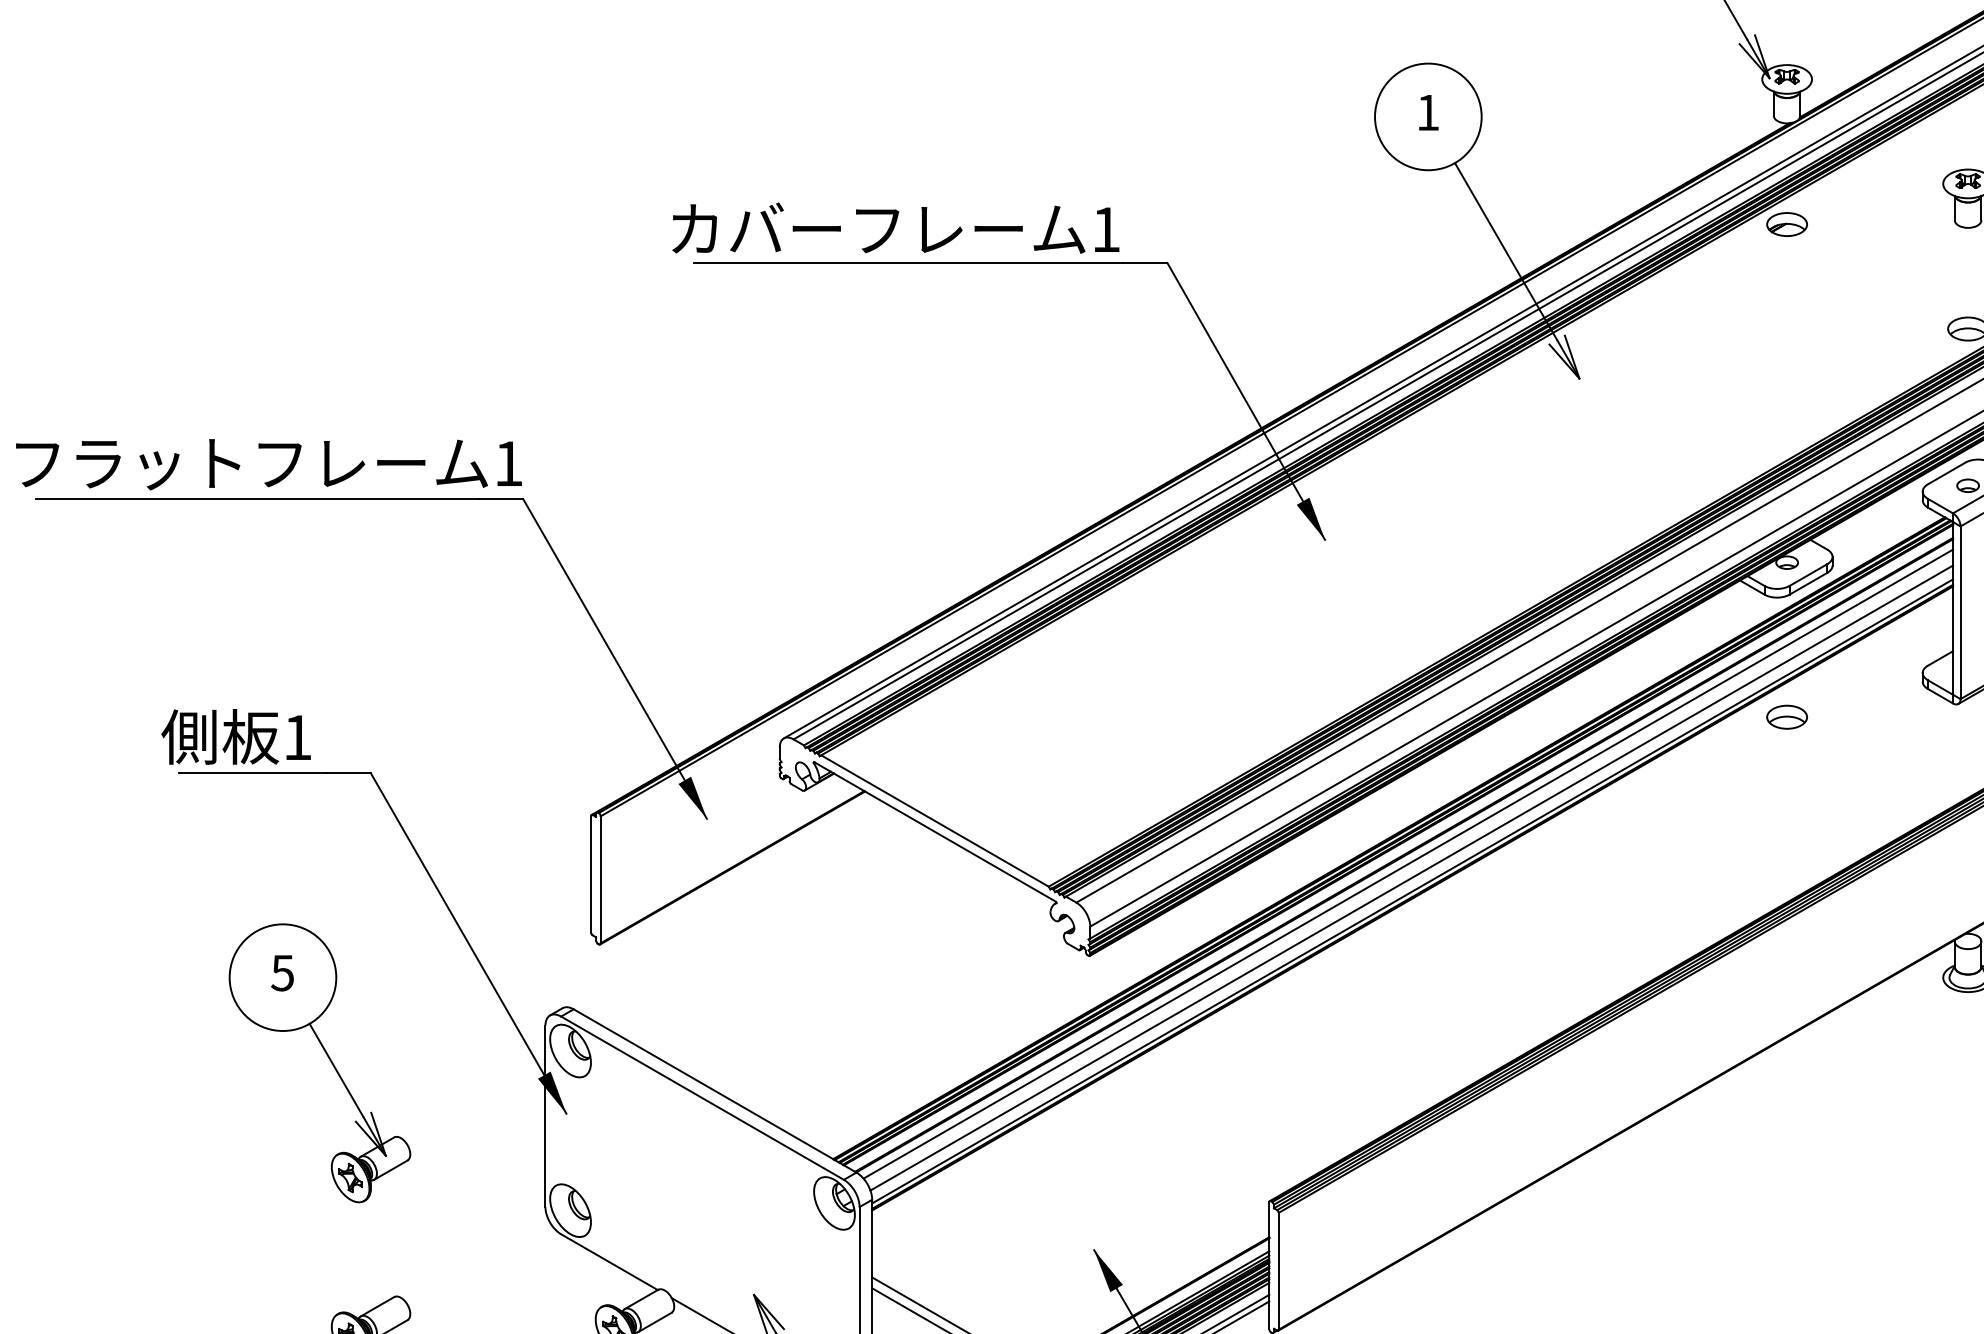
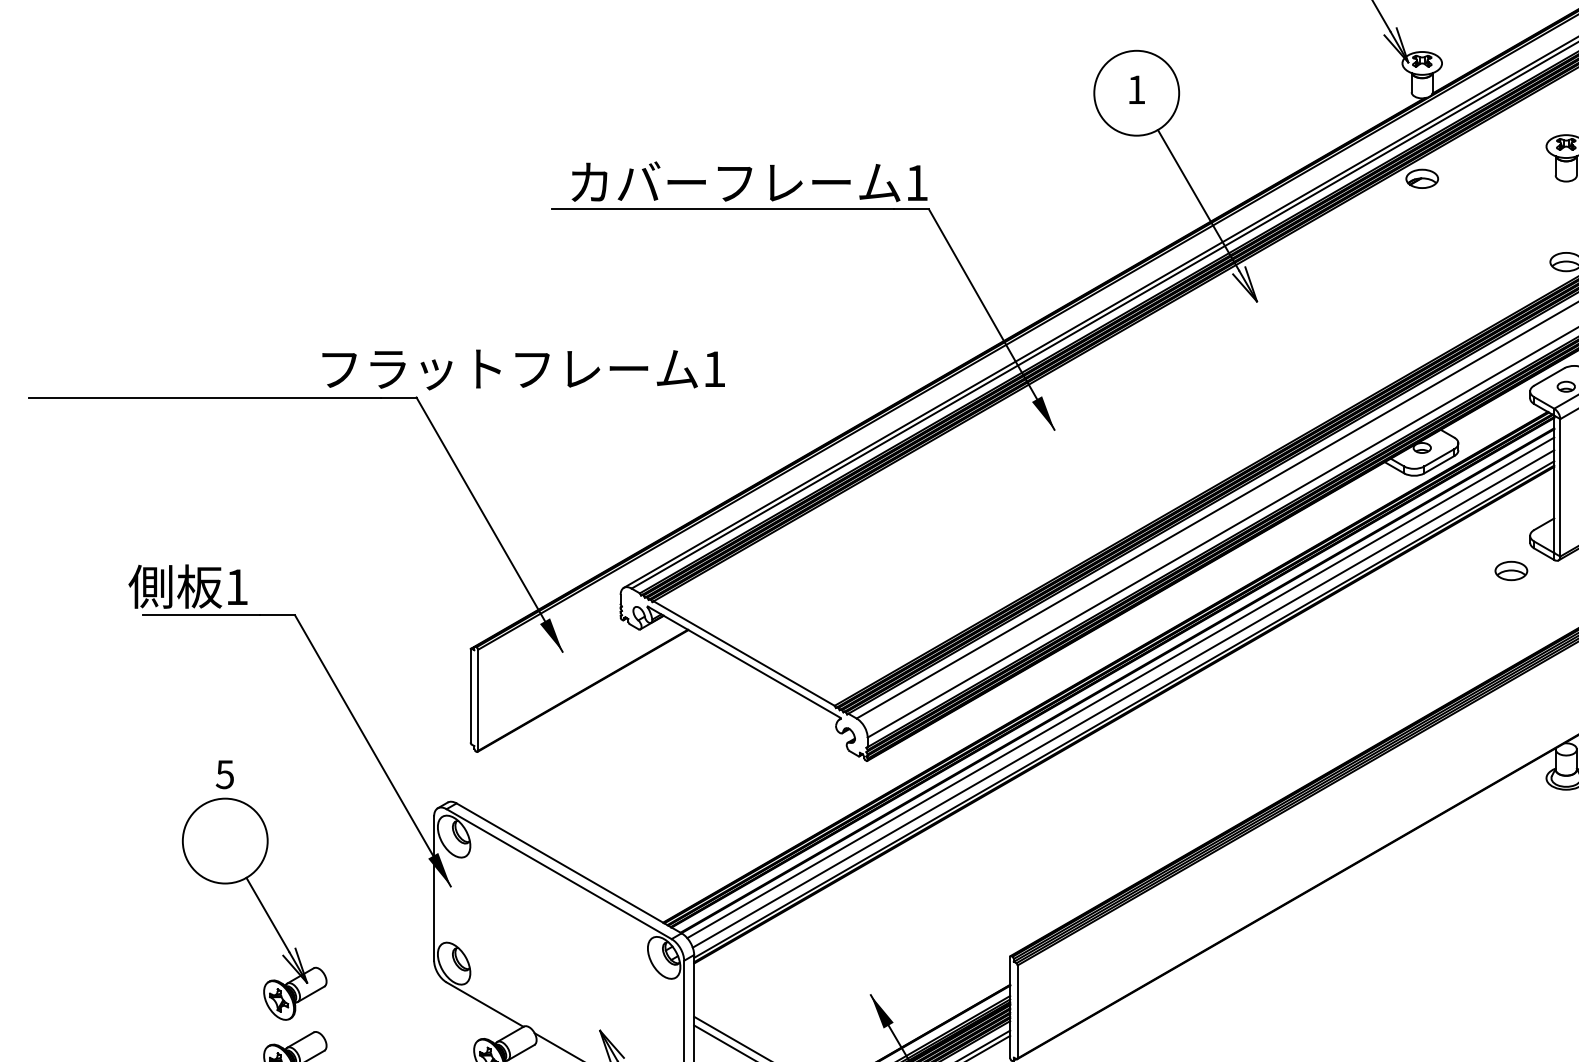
text: (895, 227) -> (749, 181), moved
text: (268, 464) -> (523, 369), moved
part: (1786, 716) -> (1510, 570), moved
part: (328, 1058) -> (261, 905), moved

